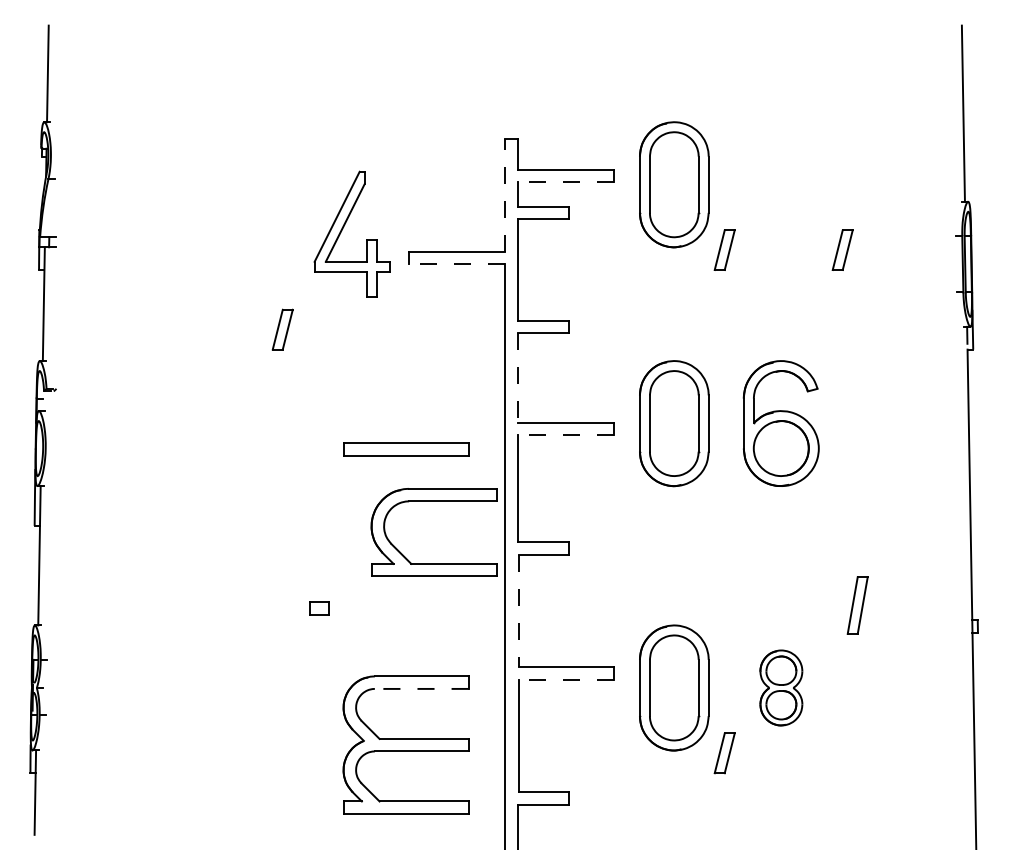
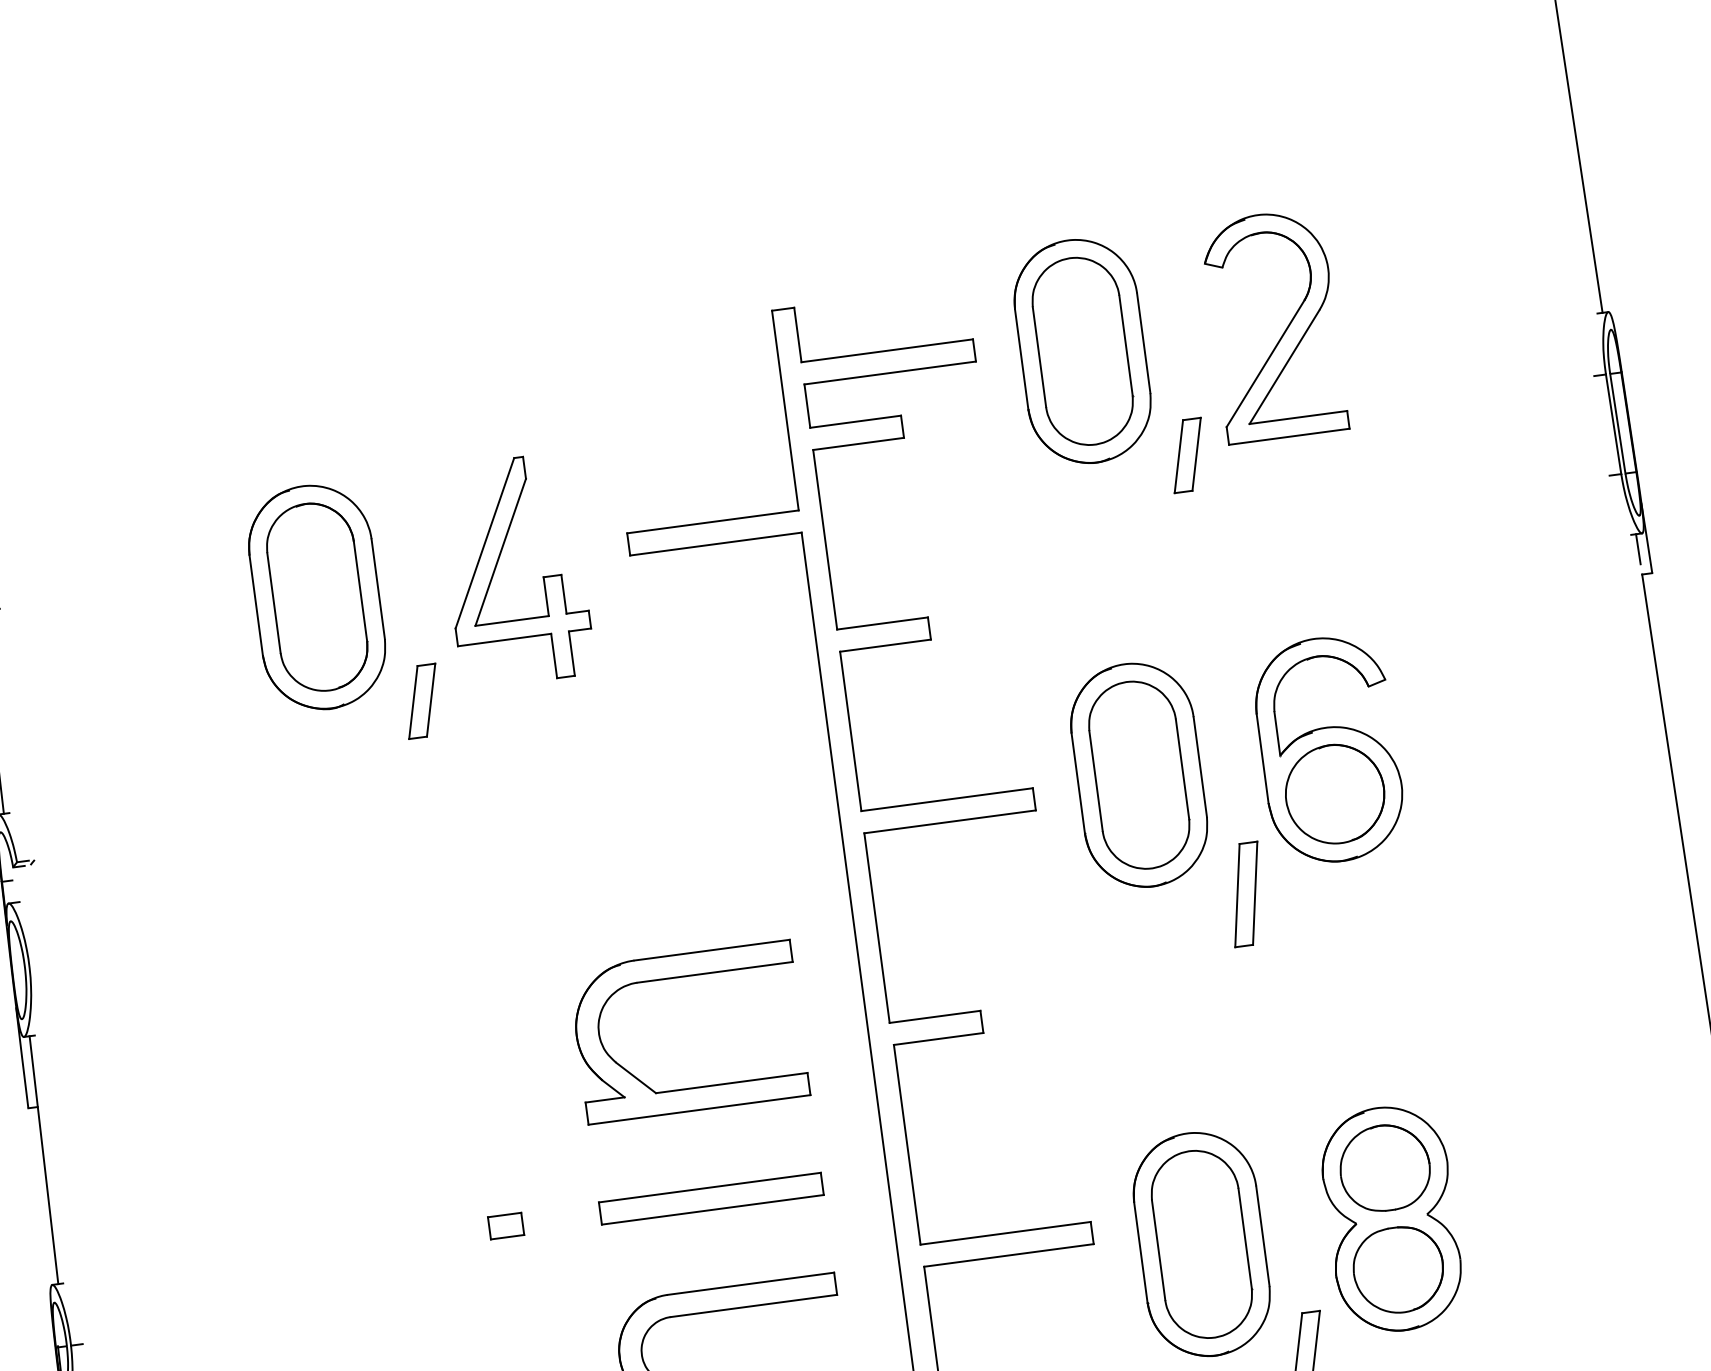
line: (565, 182) -> (889, 373), dashed -> solid
part: (782, 184) -> (1274, 325), added
line: (505, 195) -> (785, 410), dashed -> solid
part: (343, 228) -> (498, 562), moved
part: (842, 249) -> (1396, 426), removed
part: (232, 264) -> (317, 597), added
line: (456, 264) -> (715, 544), dashed -> solid
line: (517, 378) -> (850, 732), dashed -> solid
line: (565, 435) -> (949, 822), dashed -> solid
part: (406, 449) -> (712, 1198), moved
part: (433, 501) -> (680, 977), moved
part: (857, 605) -> (1245, 894), moved
part: (319, 608) -> (506, 1226), moved
line: (518, 611) -> (907, 1145), dashed -> solid
line: (566, 679) -> (1008, 1254), dashed -> solid
part: (781, 687) -> (1392, 1218), size x1.67
line: (421, 688) -> (753, 1305), dashed -> solid

